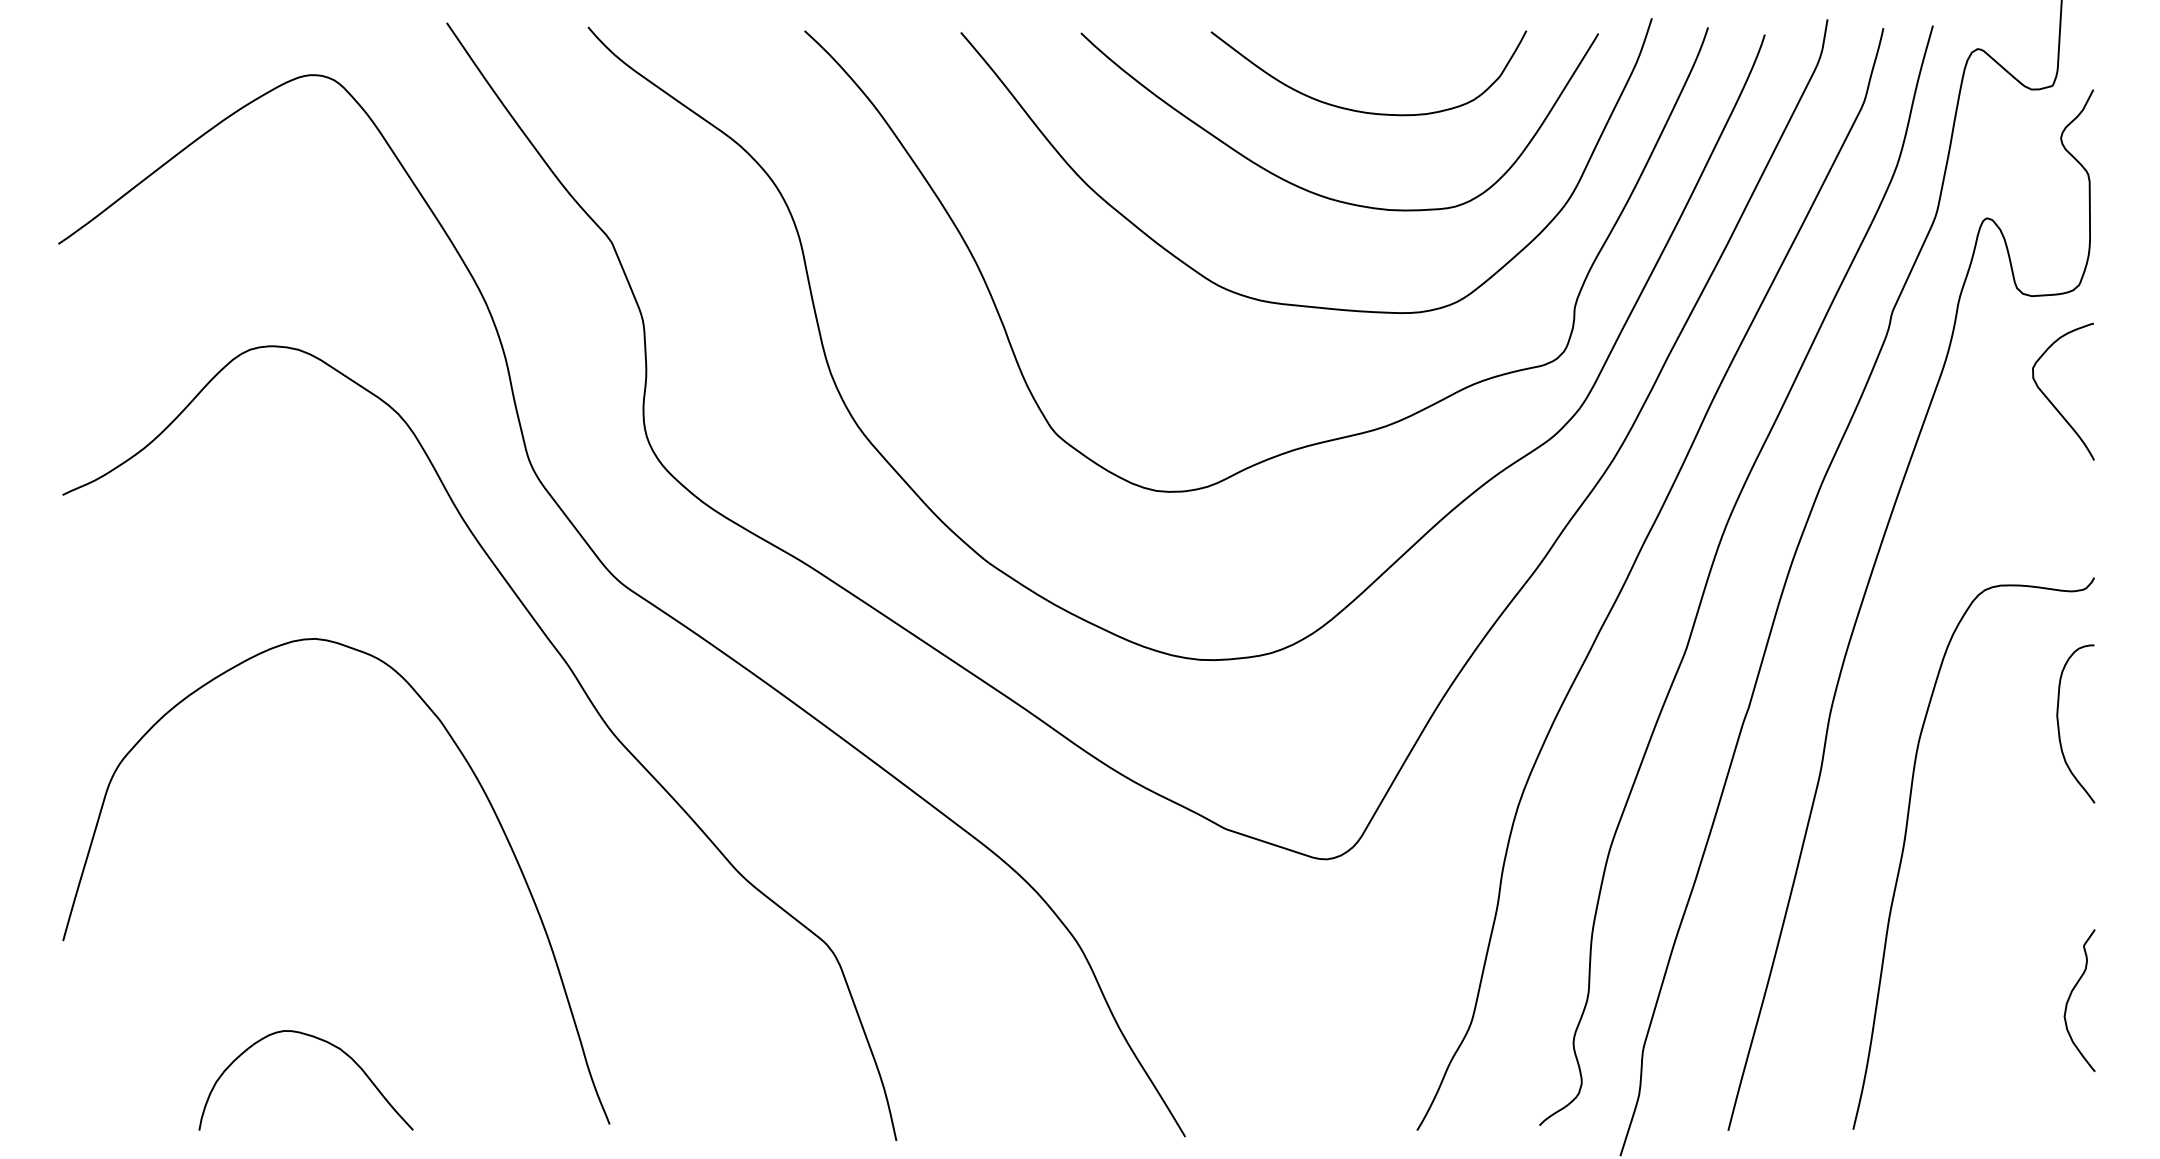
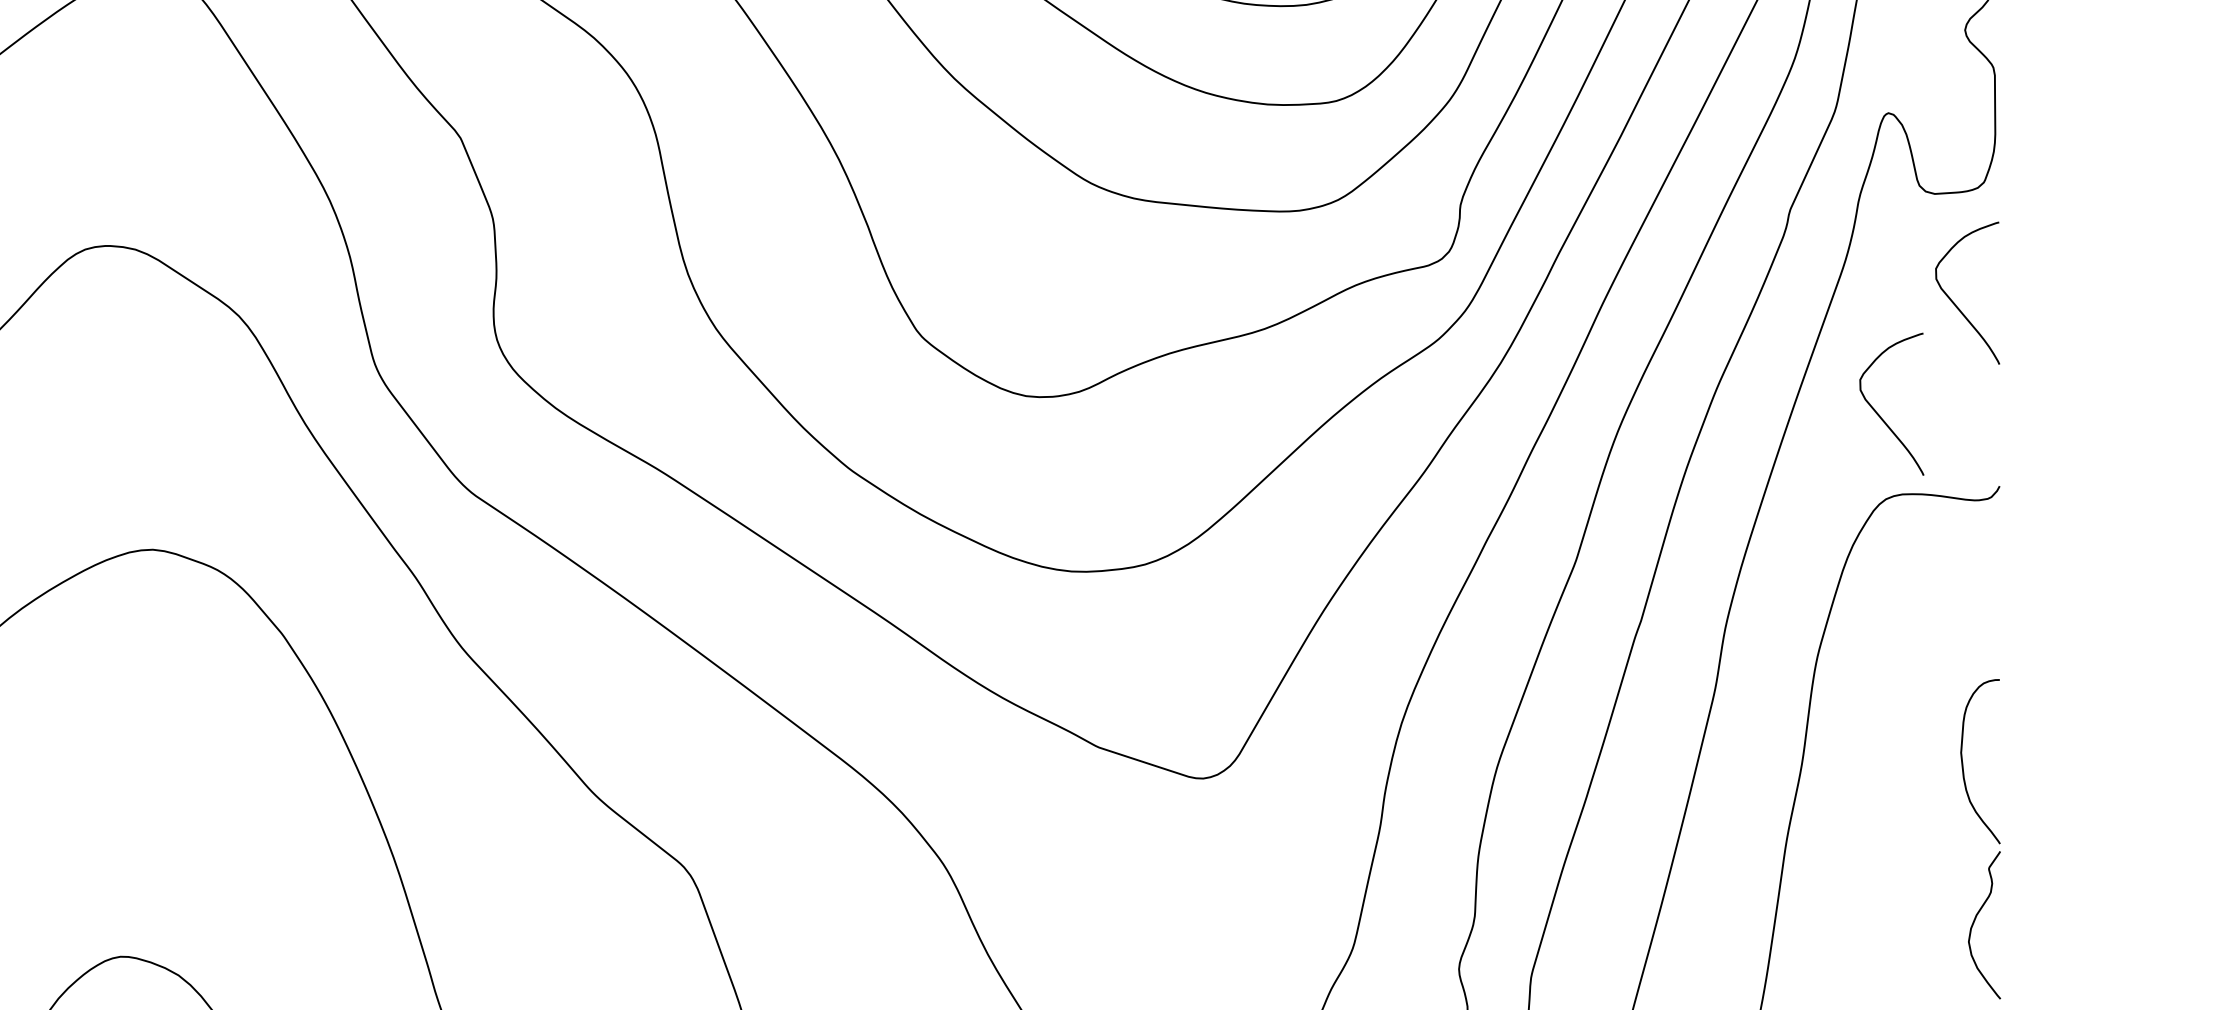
curve: (1979, 509) -> (1880, 415), added
curve: (2059, 725) -> (1963, 763), moved

